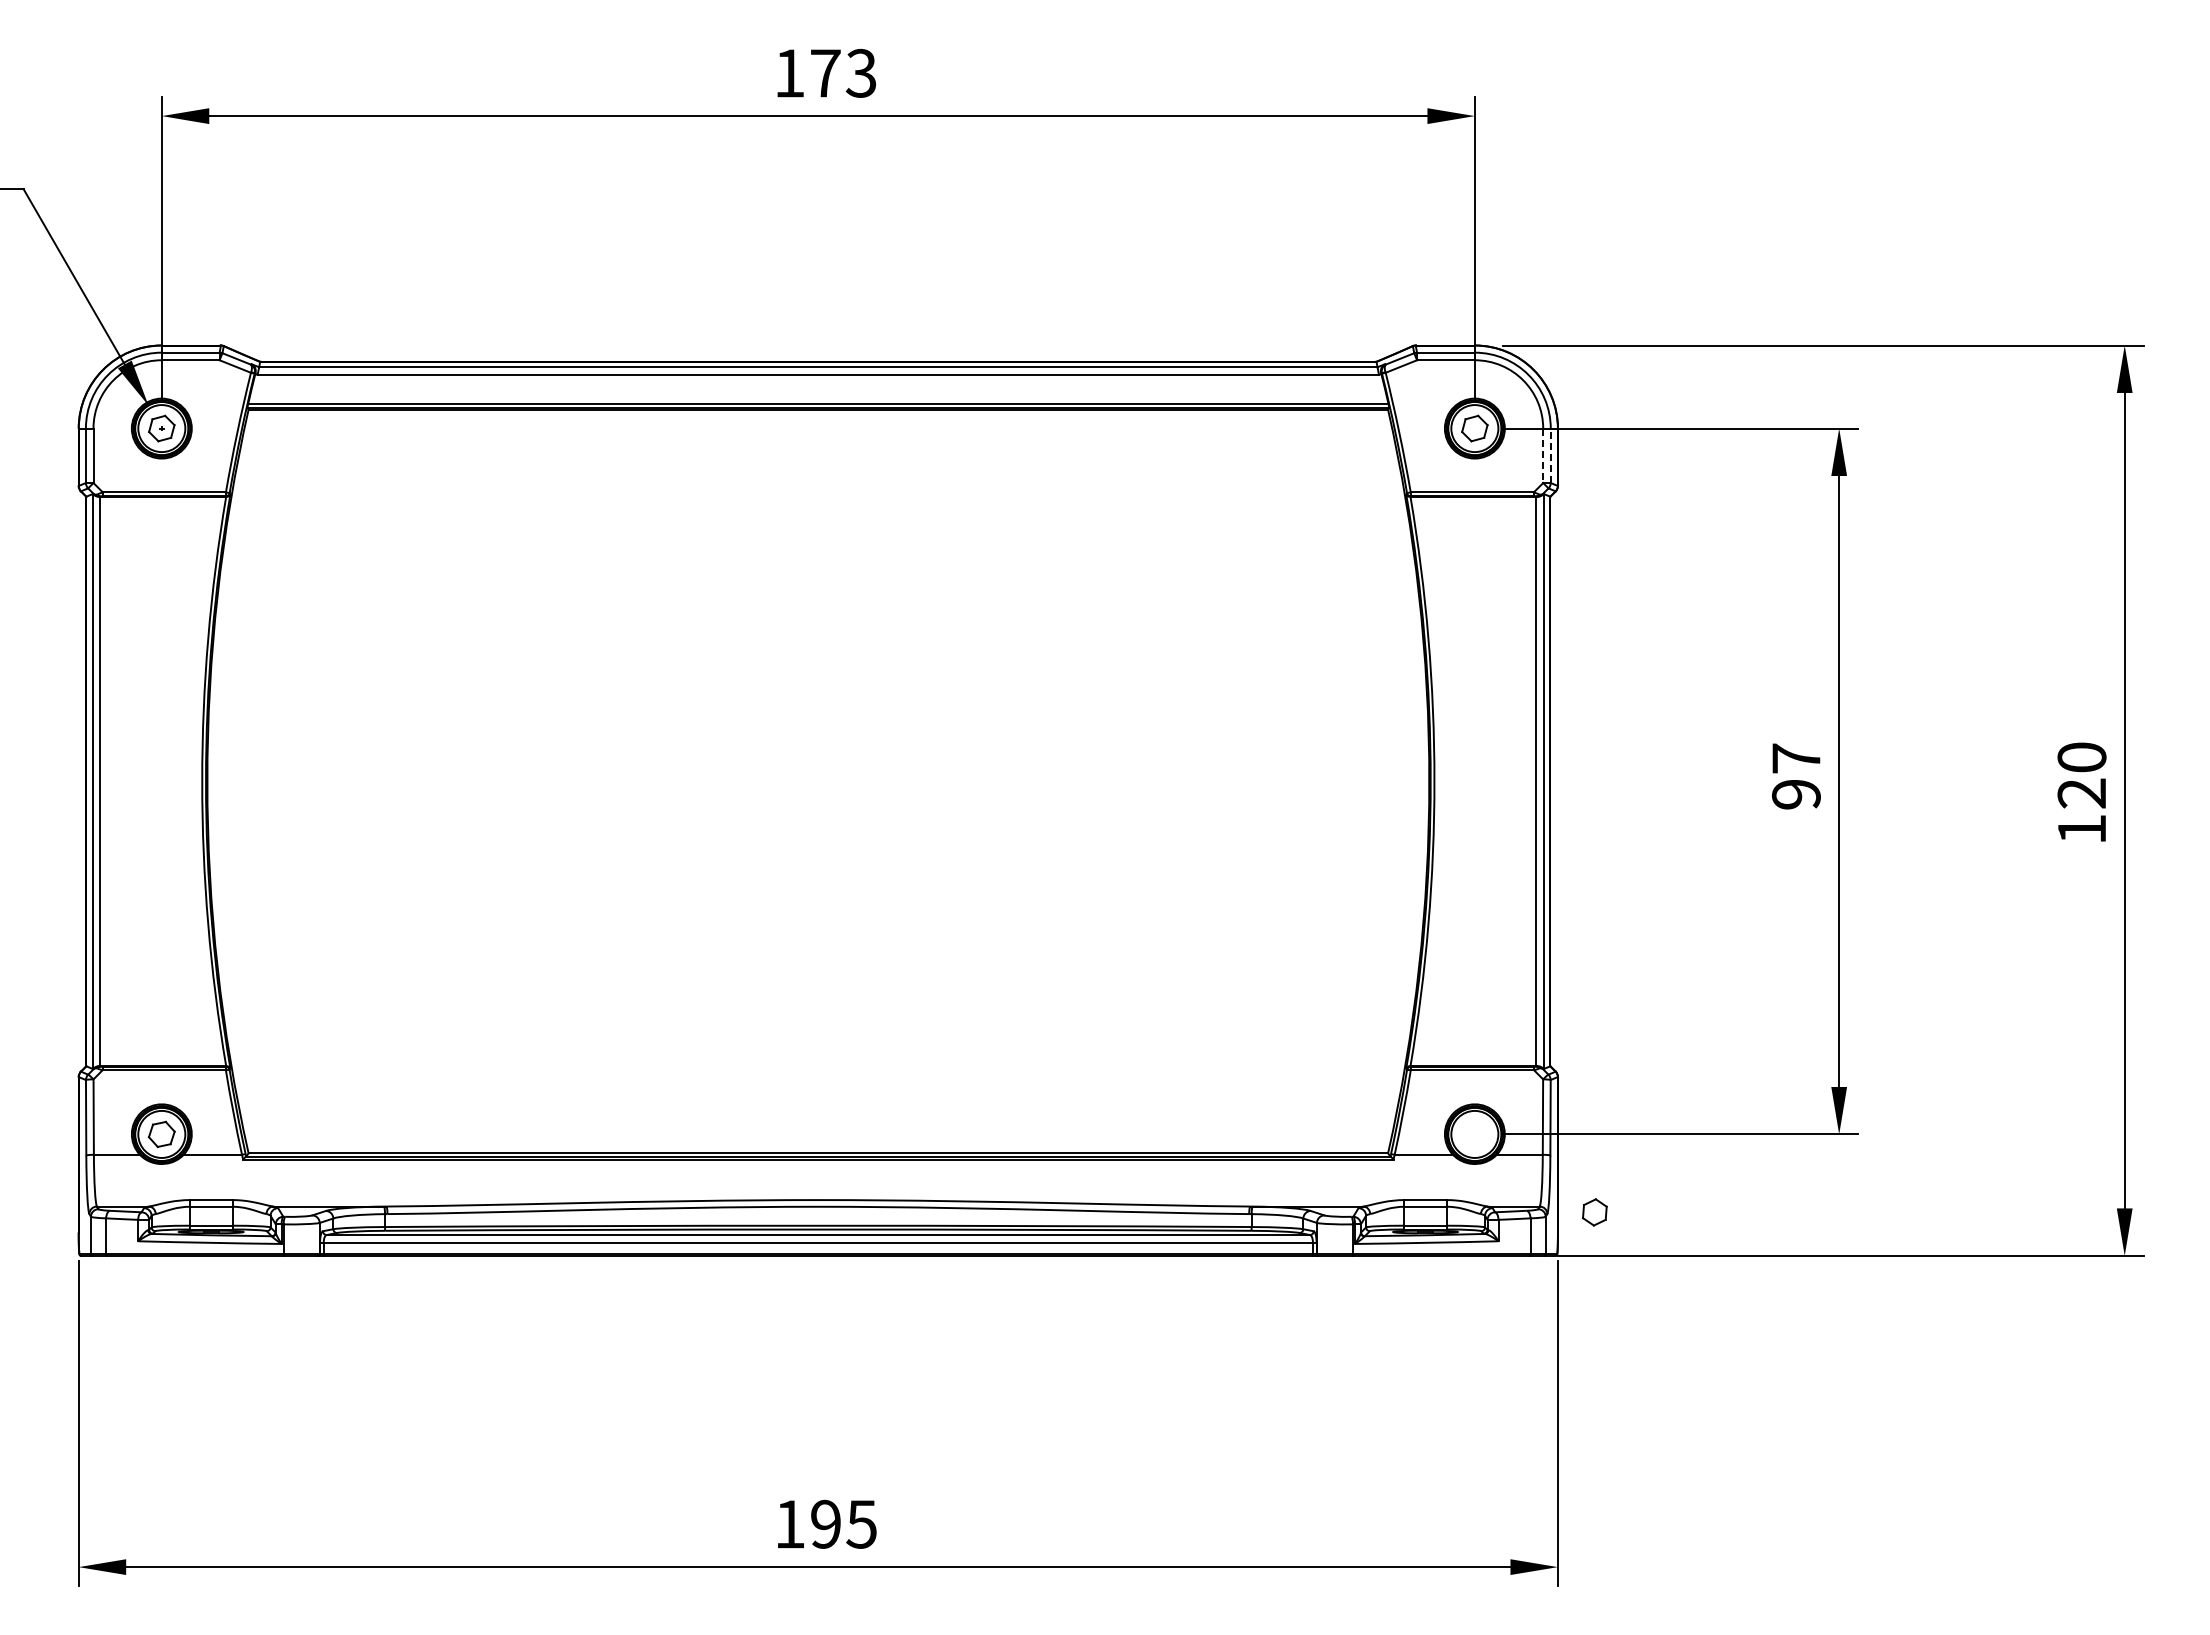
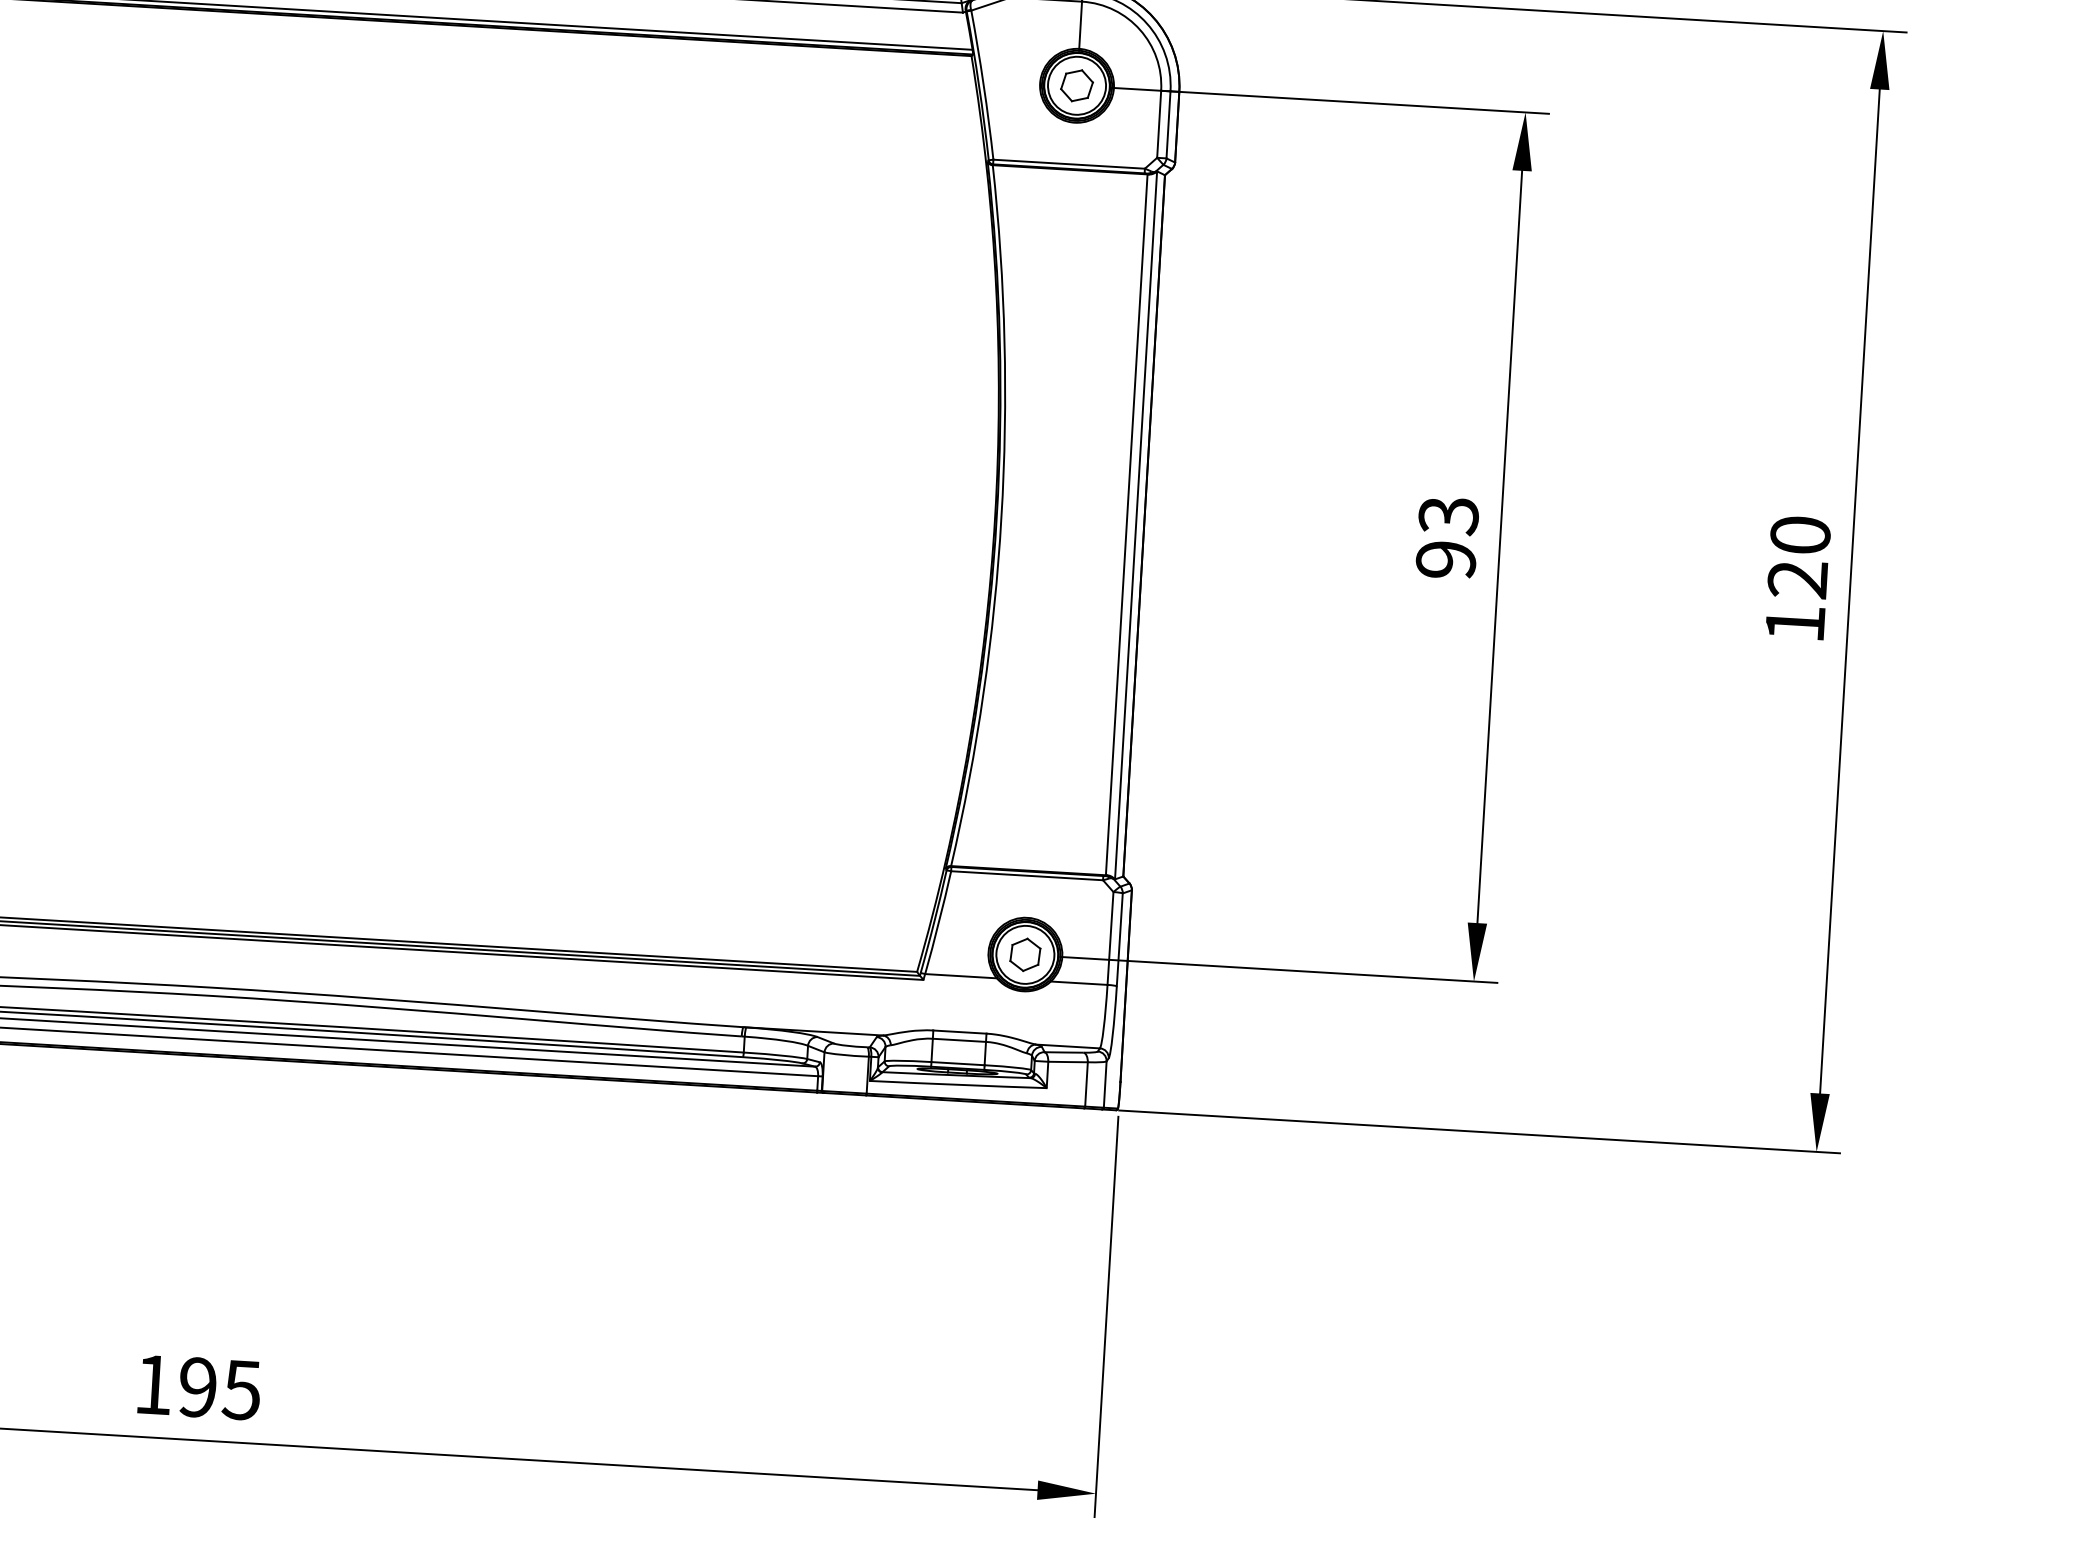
line: (1550, 455) -> (1168, 124), dashed -> solid
line: (1543, 456) -> (1159, 125), dashed -> solid
text: (1796, 758) -> (1448, 515), 97 -> 93
part: (1594, 1212) -> (1024, 954), moved

